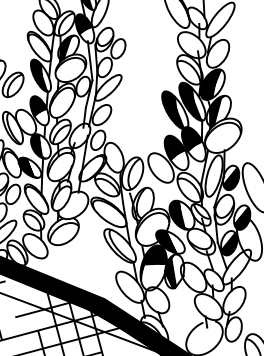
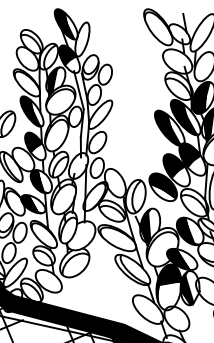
fill: (160, 167) -> (162, 186), added
fill: (138, 204) -> (145, 226), added

